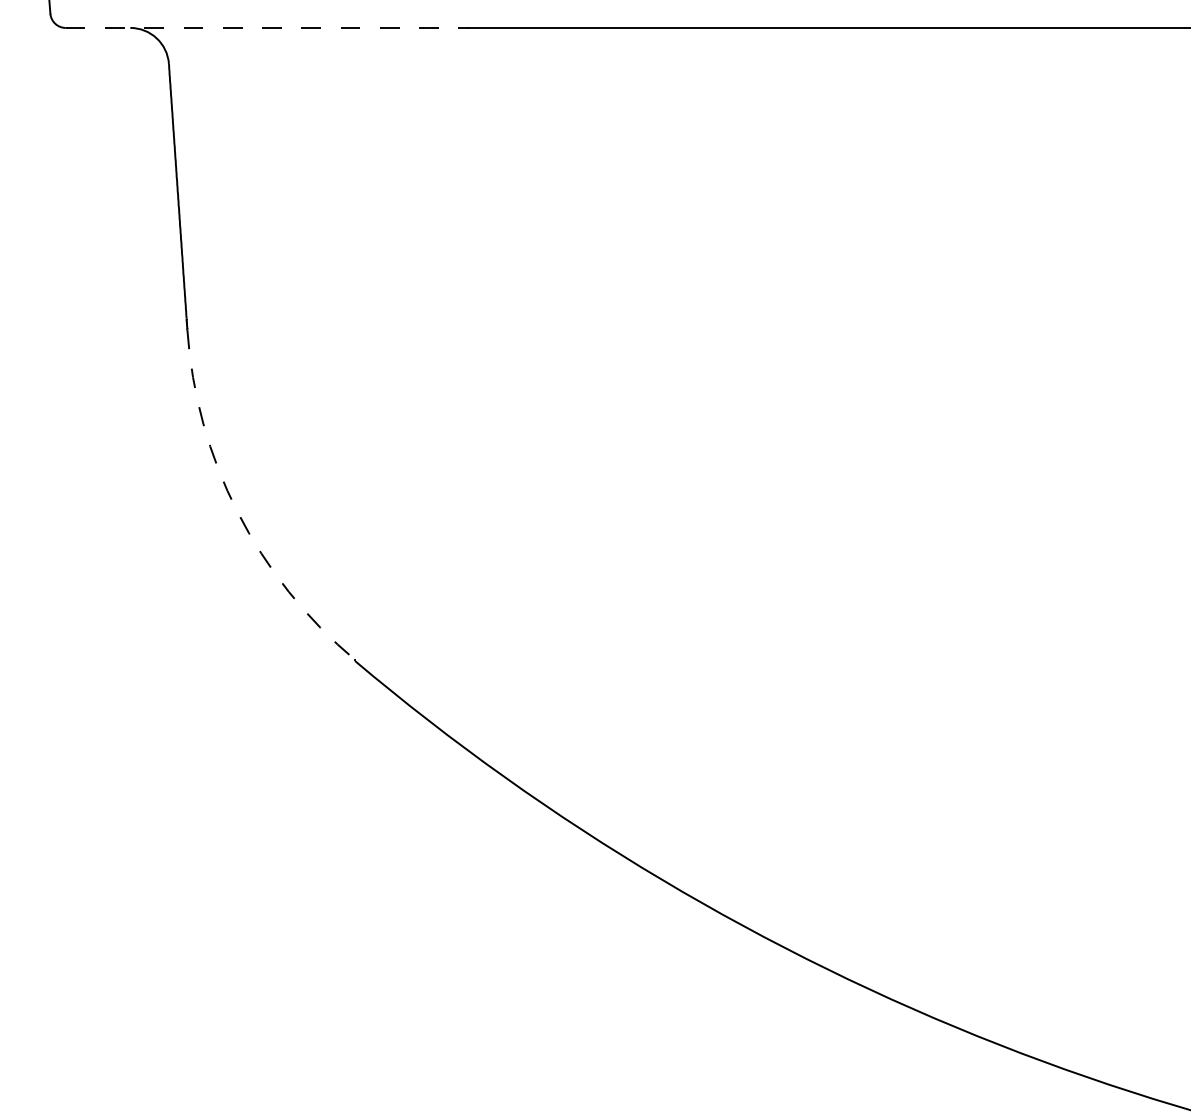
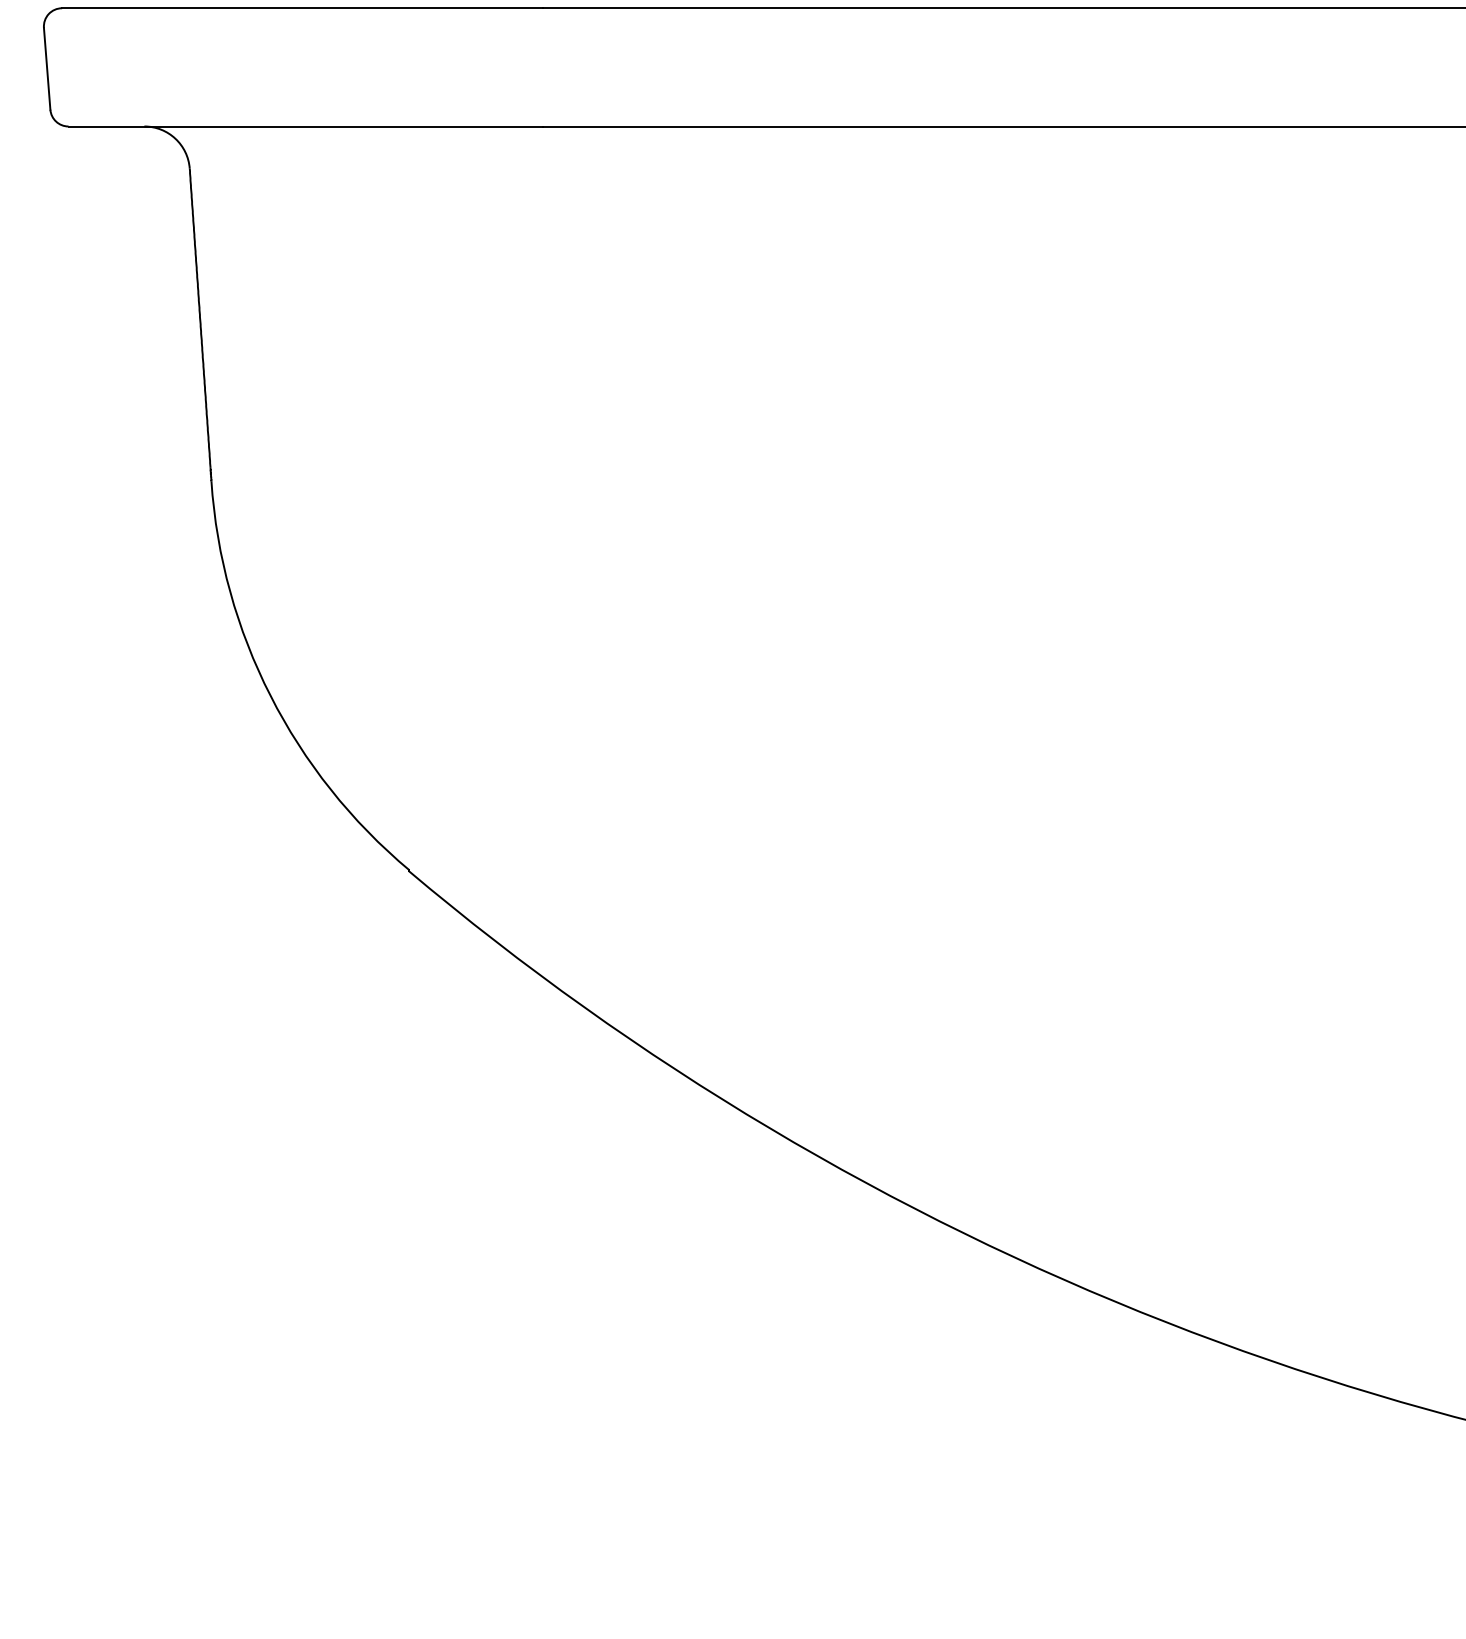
line: (268, 27) -> (306, 126), dashed -> solid
arc: (237, 511) -> (270, 695), dashed -> solid

